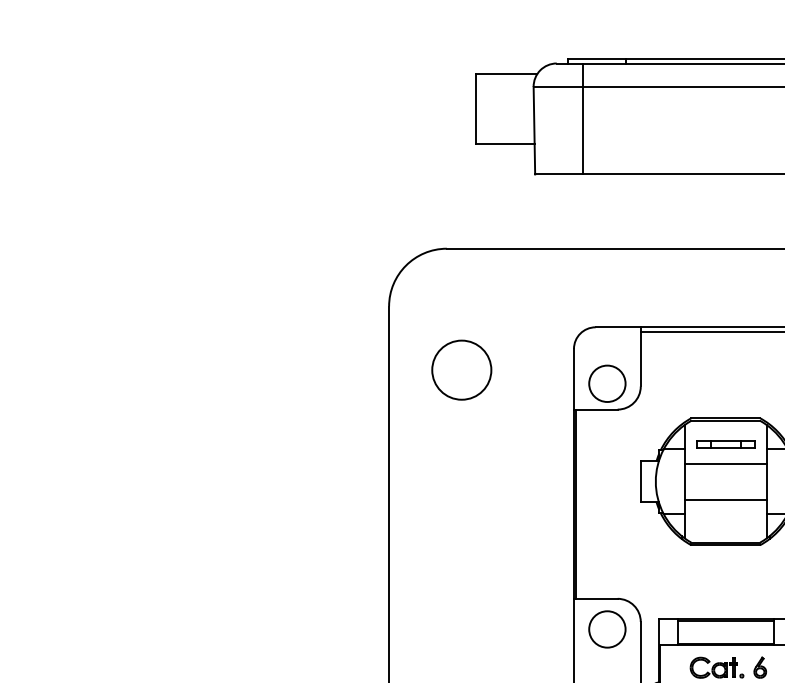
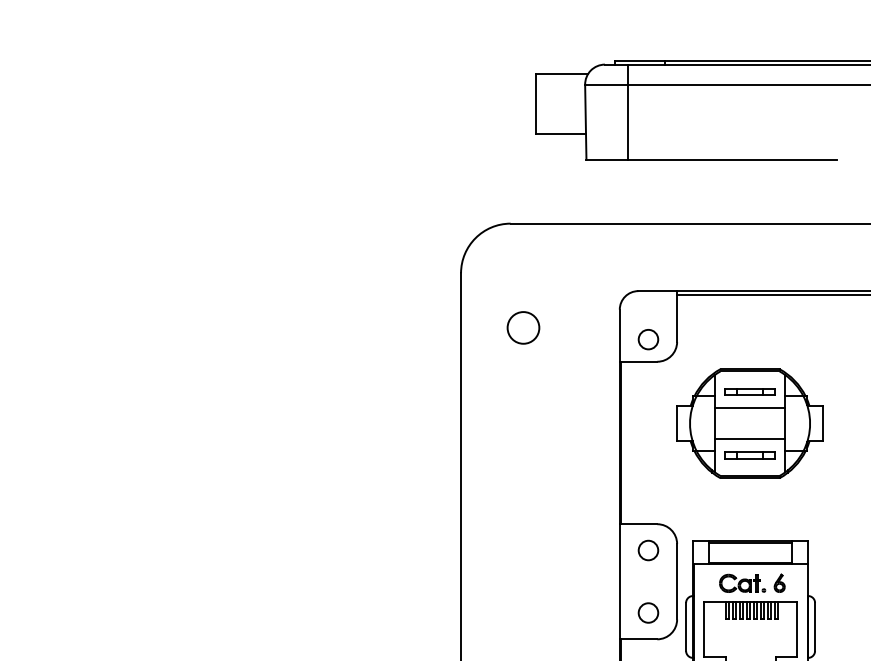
circle: (461, 369) -> (523, 327), size x0.62
circle: (607, 383) -> (648, 339), size x0.62
part: (725, 518) -> (749, 455), added
circle: (607, 629) -> (648, 550), size x0.62

